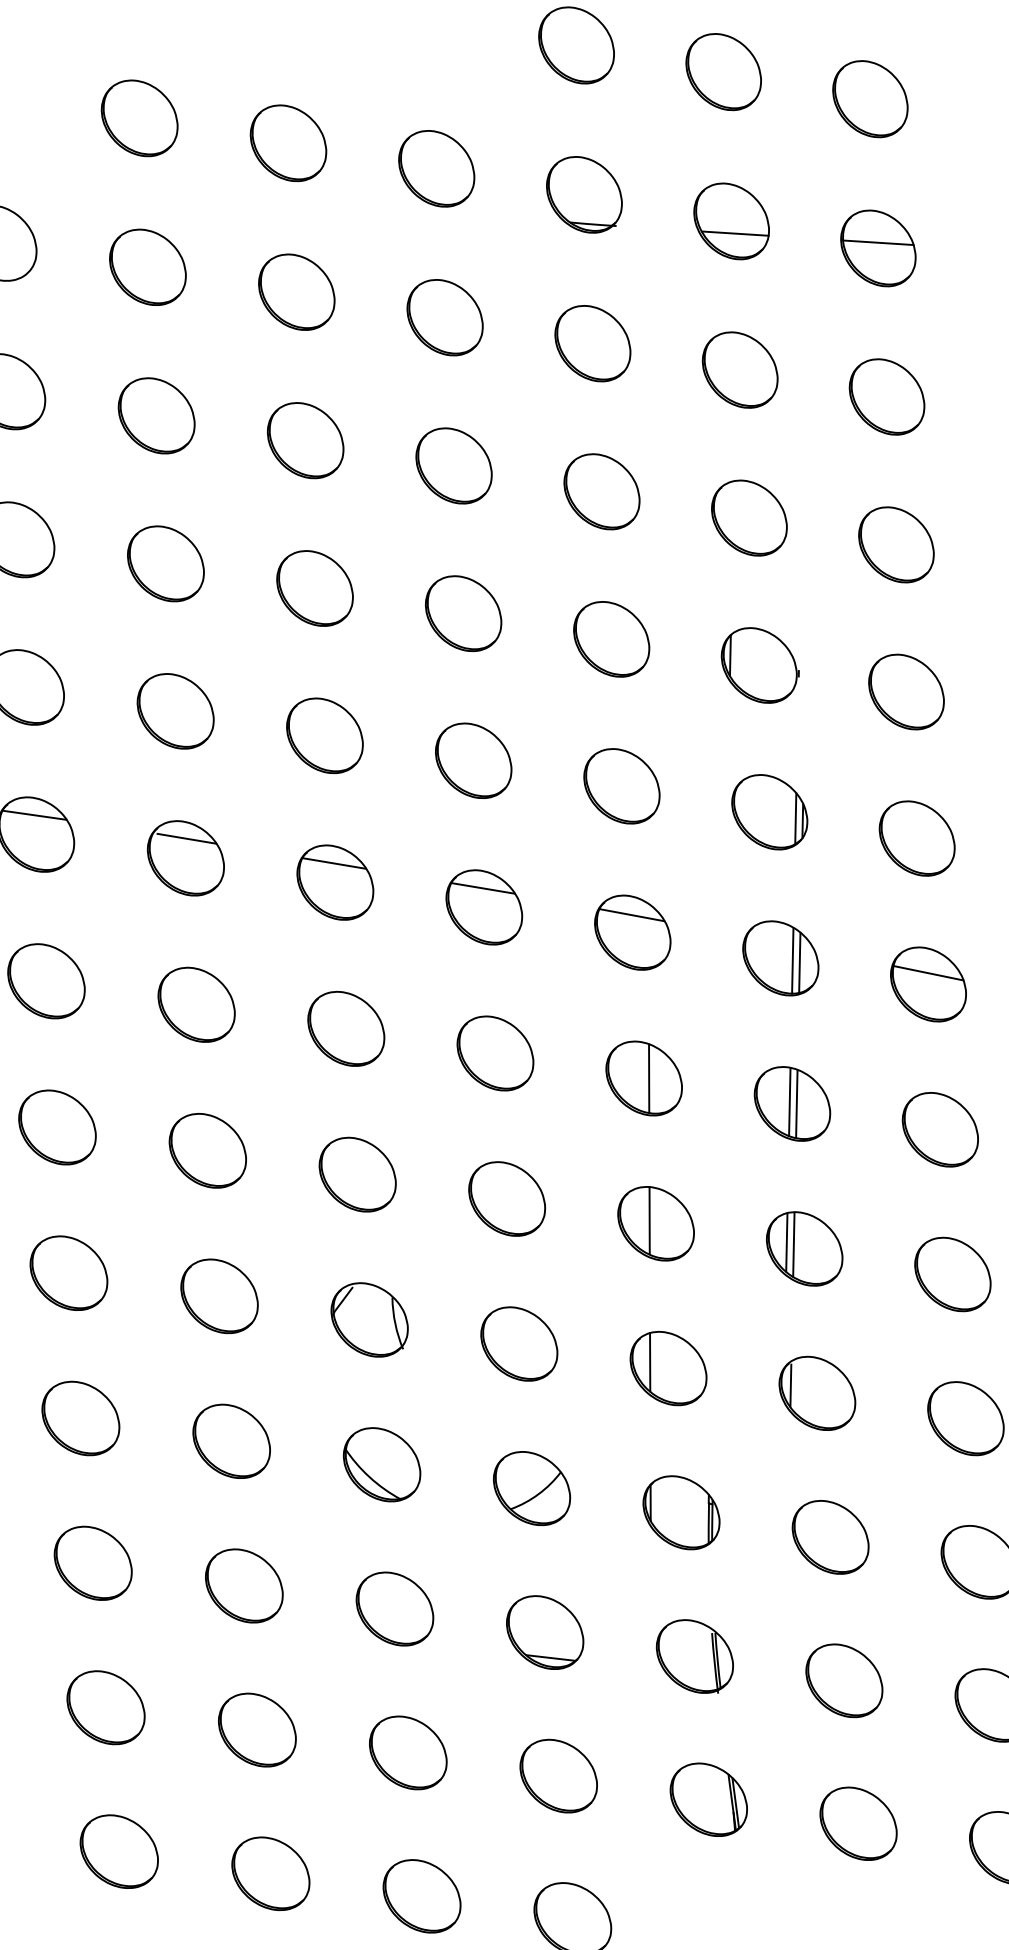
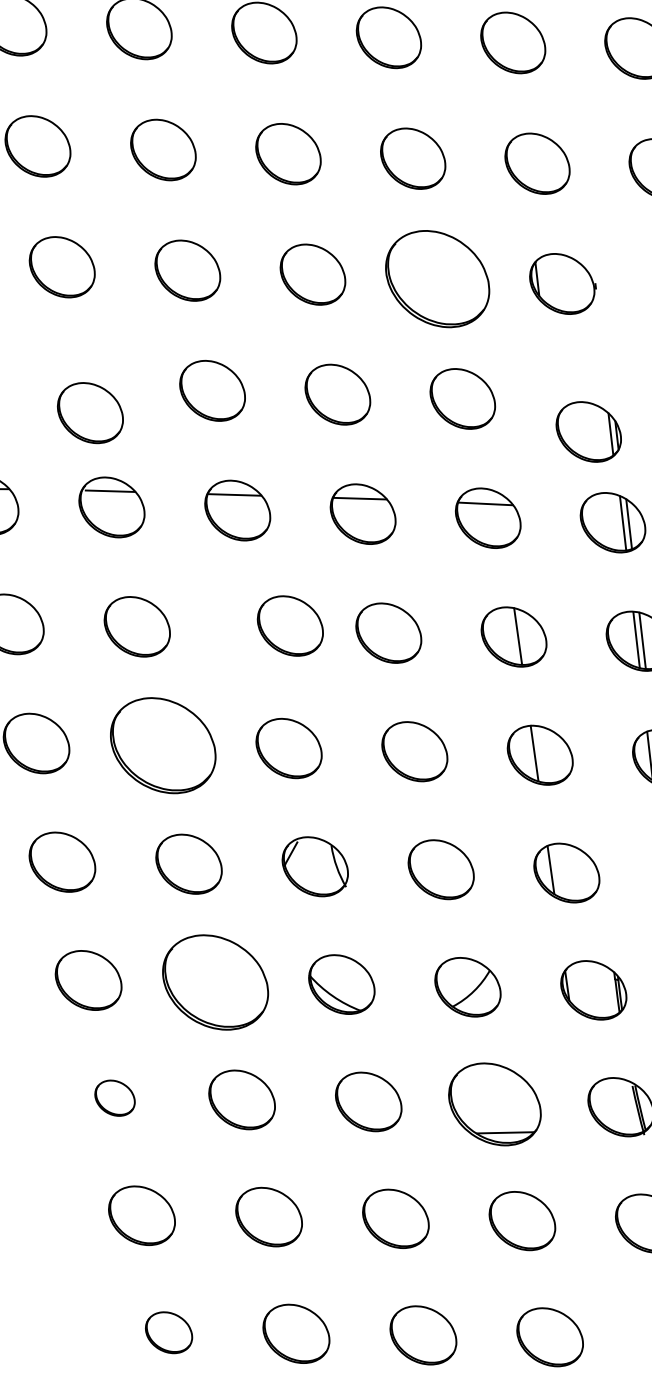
part: (611, 639) -> (437, 279), size x1.6
part: (175, 711) -> (90, 413), moved
part: (769, 812) -> (588, 432), moved
part: (346, 1028) -> (290, 625), moved
part: (207, 1150) -> (162, 745), size x1.6
part: (231, 1440) -> (215, 981), size x1.6
part: (92, 1562) -> (114, 1097), size x0.6
part: (545, 1632) -> (495, 1104), size x1.4
part: (118, 1851) -> (168, 1332), size x0.7

